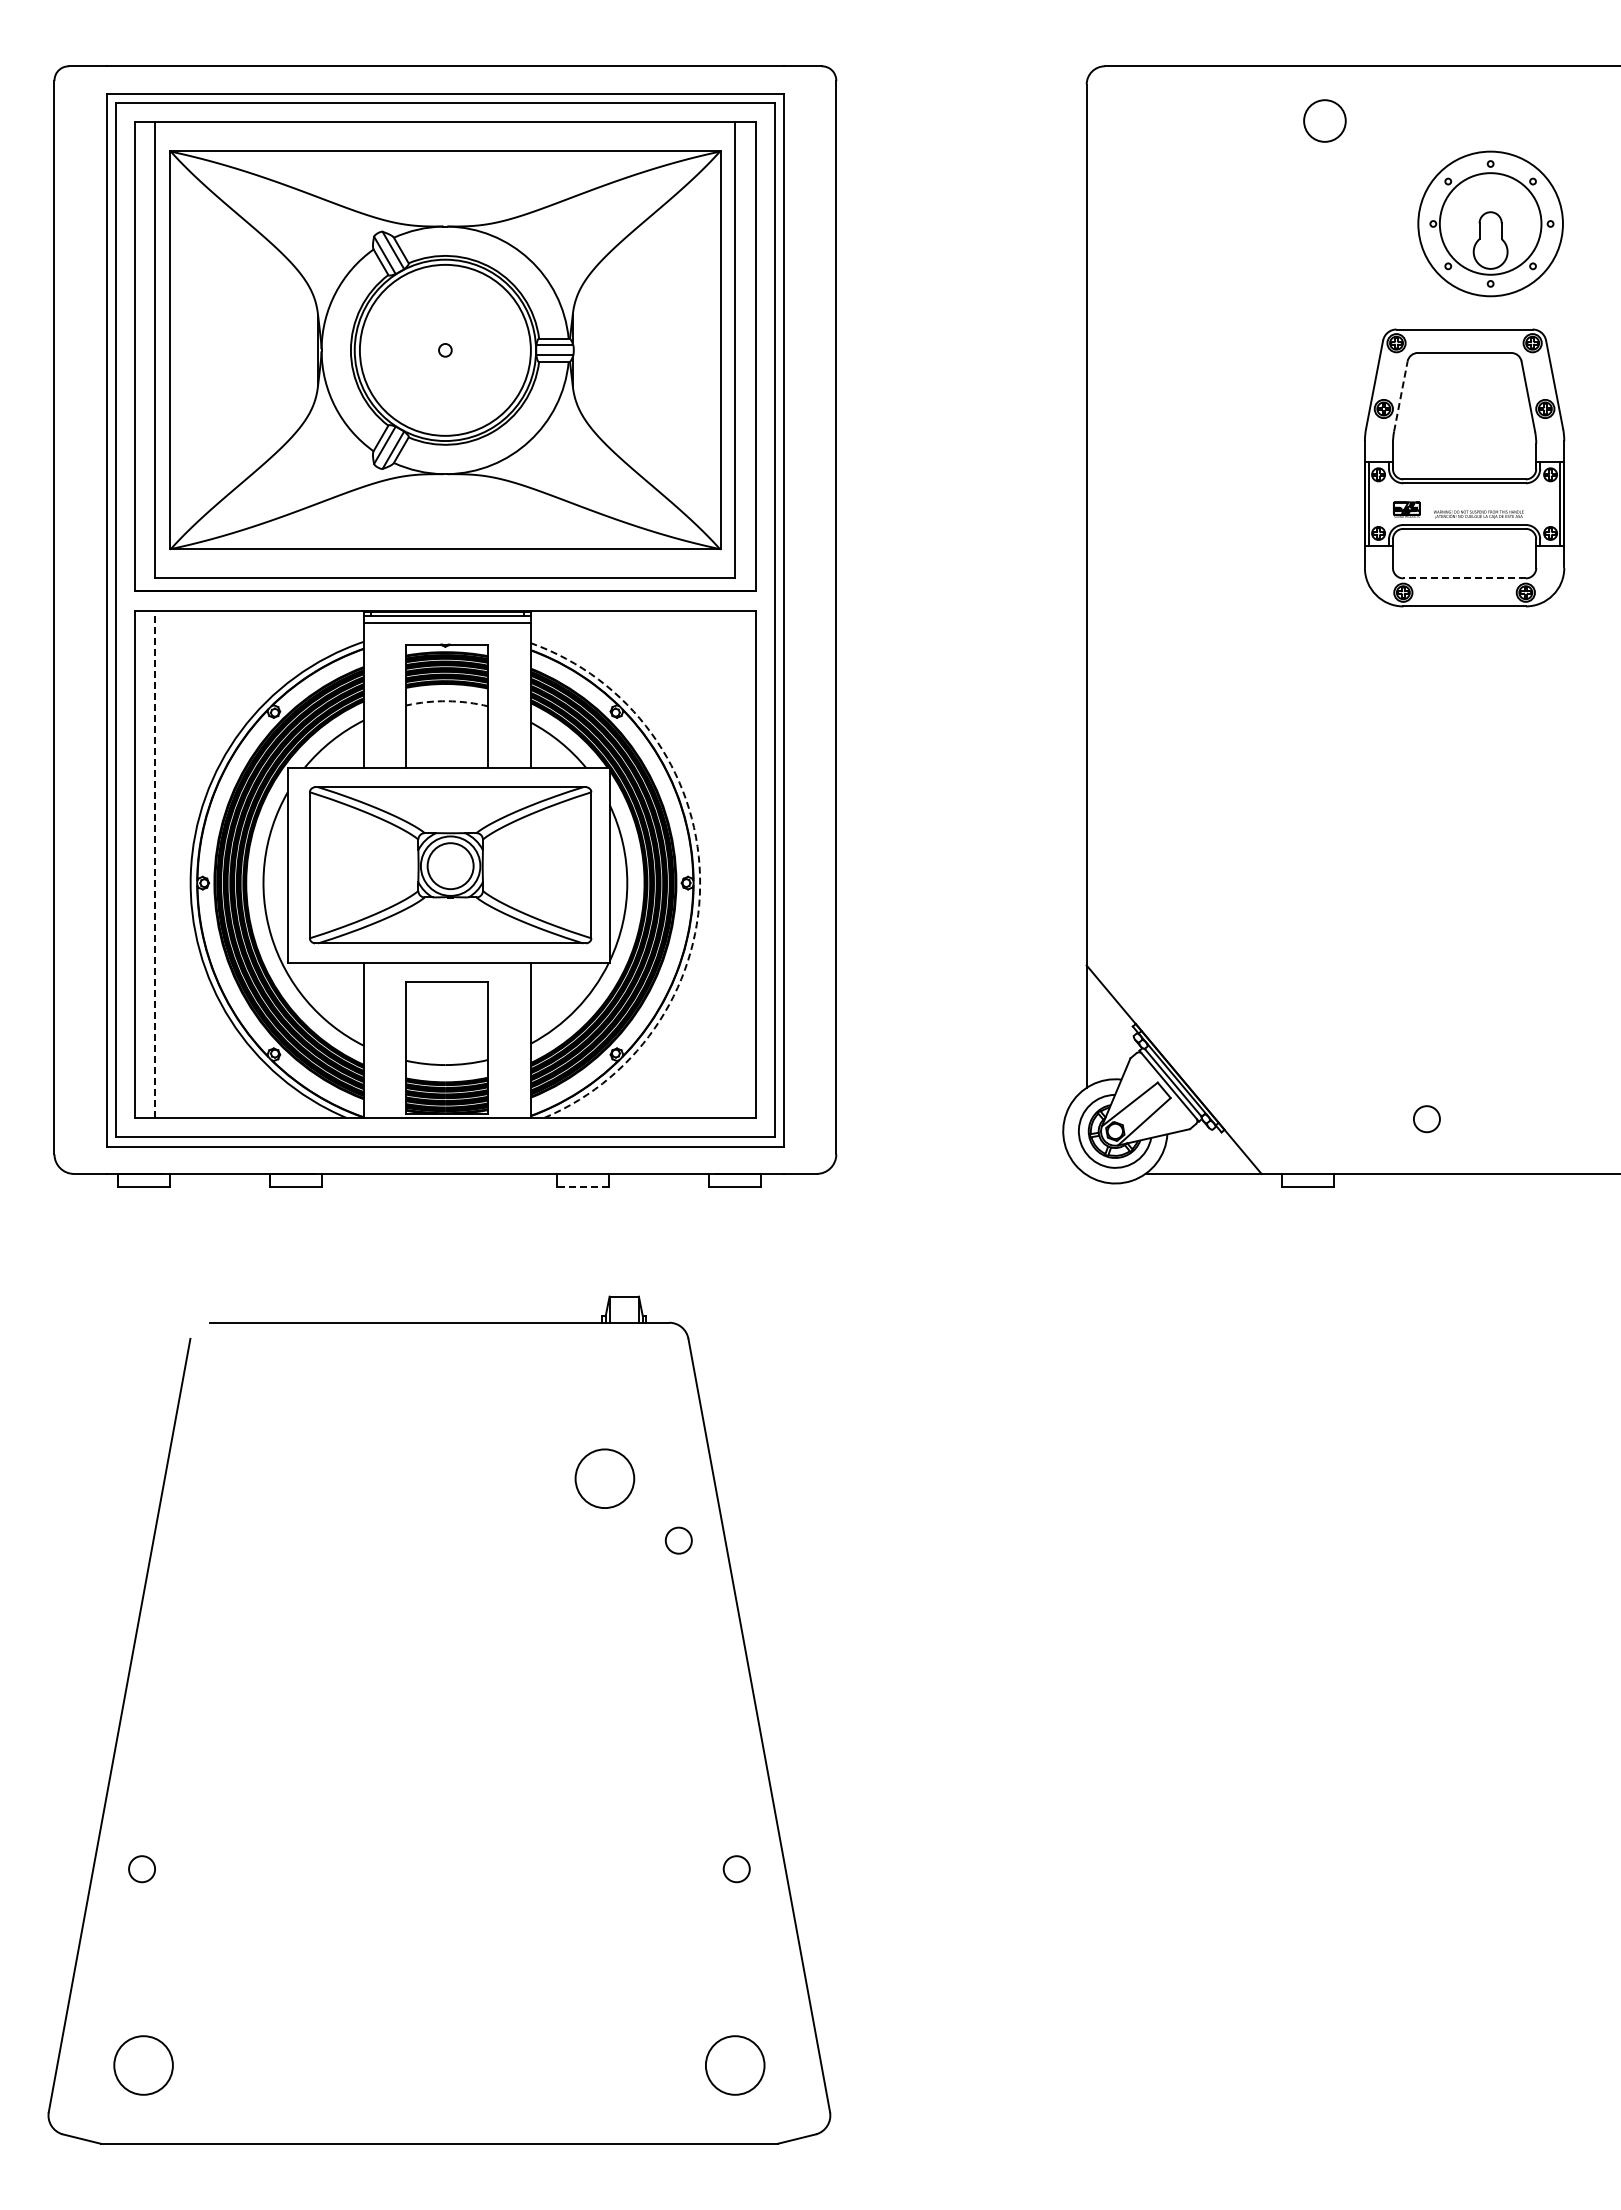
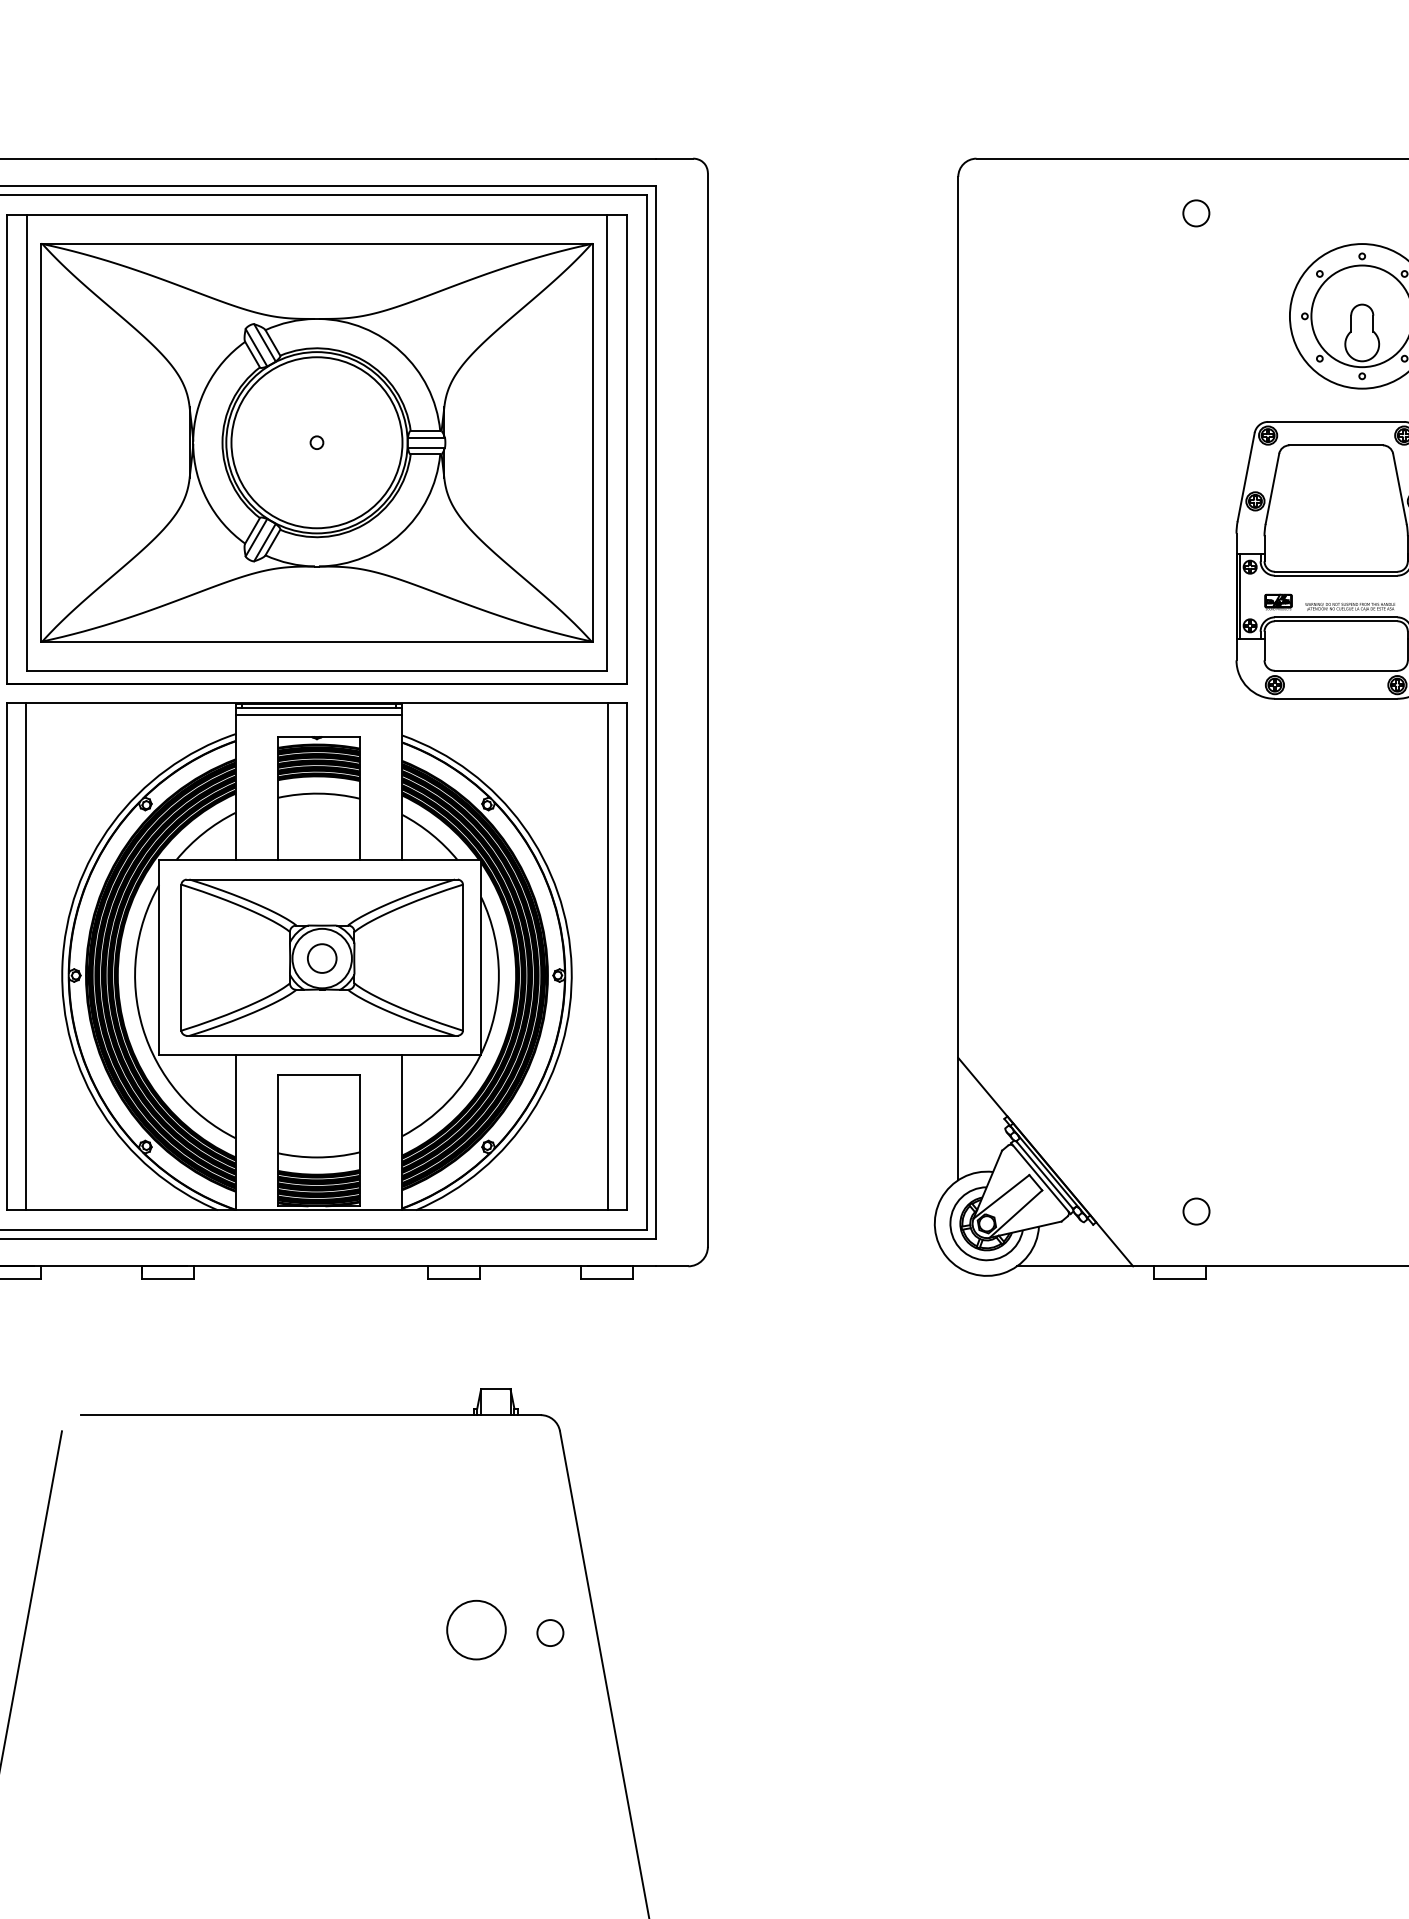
circle: (1324, 120) -> (1196, 212), size x0.62
line: (1400, 396) -> (1272, 488), dashed -> solid
line: (1464, 578) -> (1336, 670), dashed -> solid
arc: (447, 701) -> (319, 793), dashed -> solid
line: (154, 863) -> (26, 955), dashed -> solid
line: (736, 863) -> (608, 955), added
circle: (450, 865) -> (322, 957), size x0.62
arc: (700, 875) -> (572, 967), dashed -> solid
circle: (1426, 1119) -> (1196, 1211), moved
line: (582, 1186) -> (454, 1278), dashed -> solid
circle: (604, 1478) -> (476, 1629), moved

